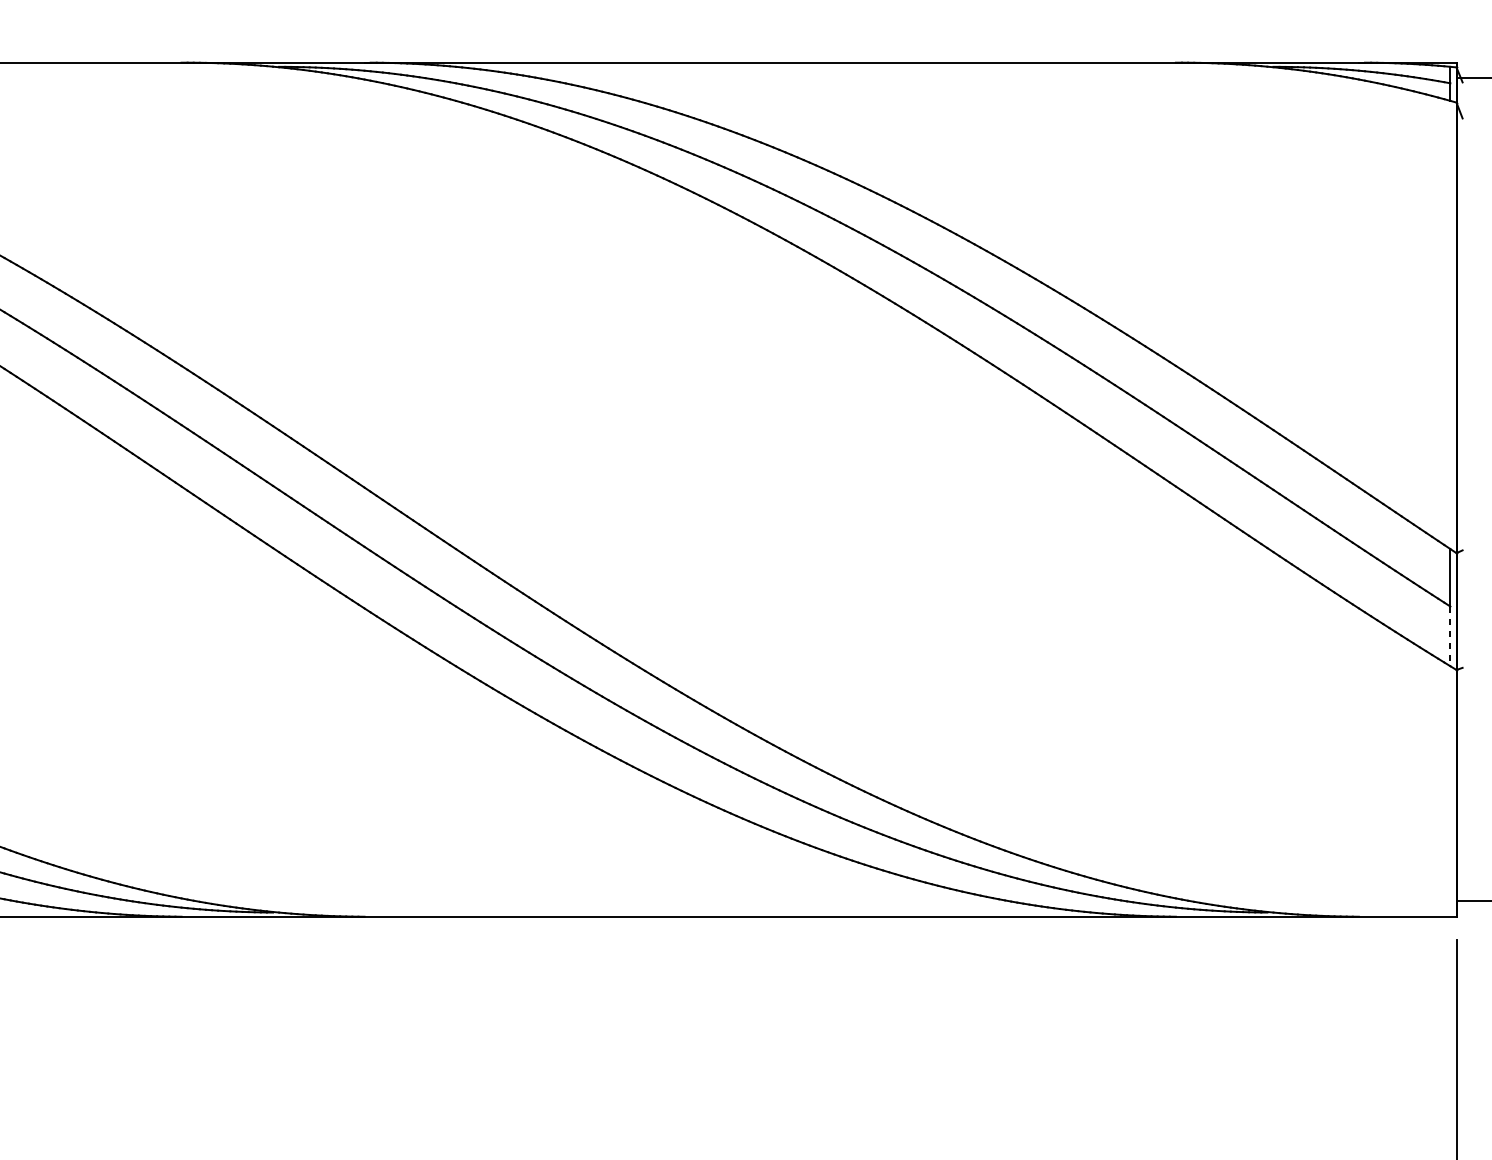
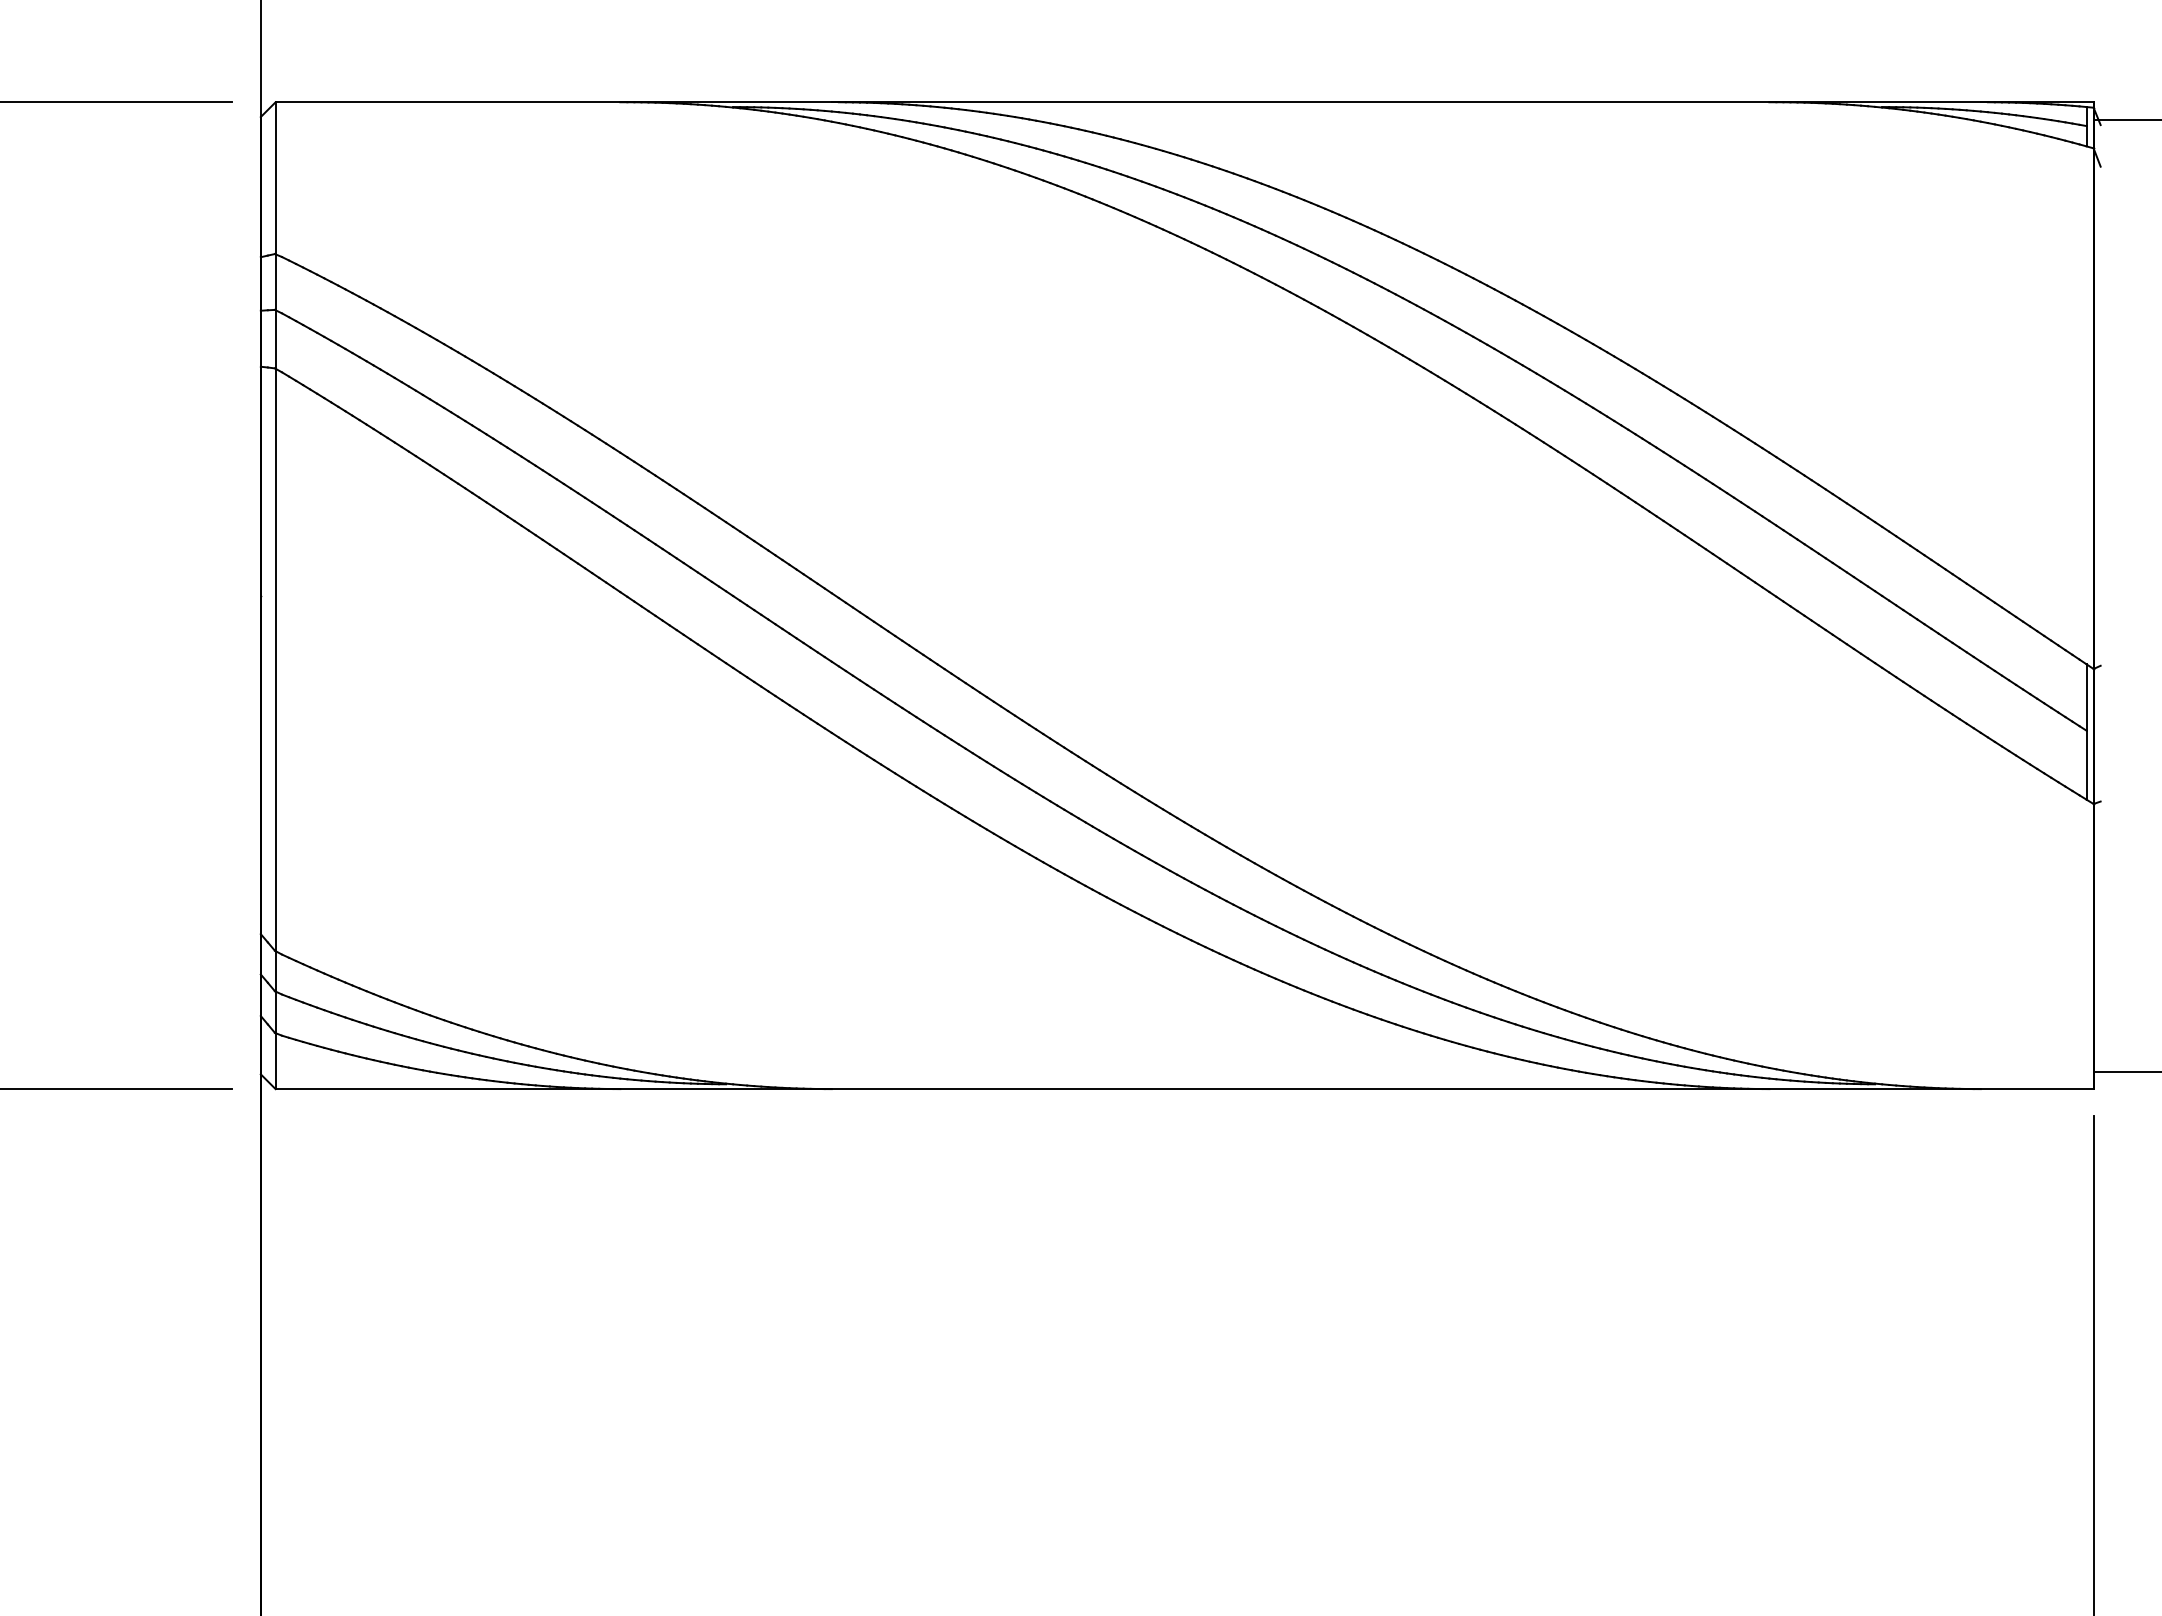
line: (1450, 636) -> (2086, 765), dashed -> solid

